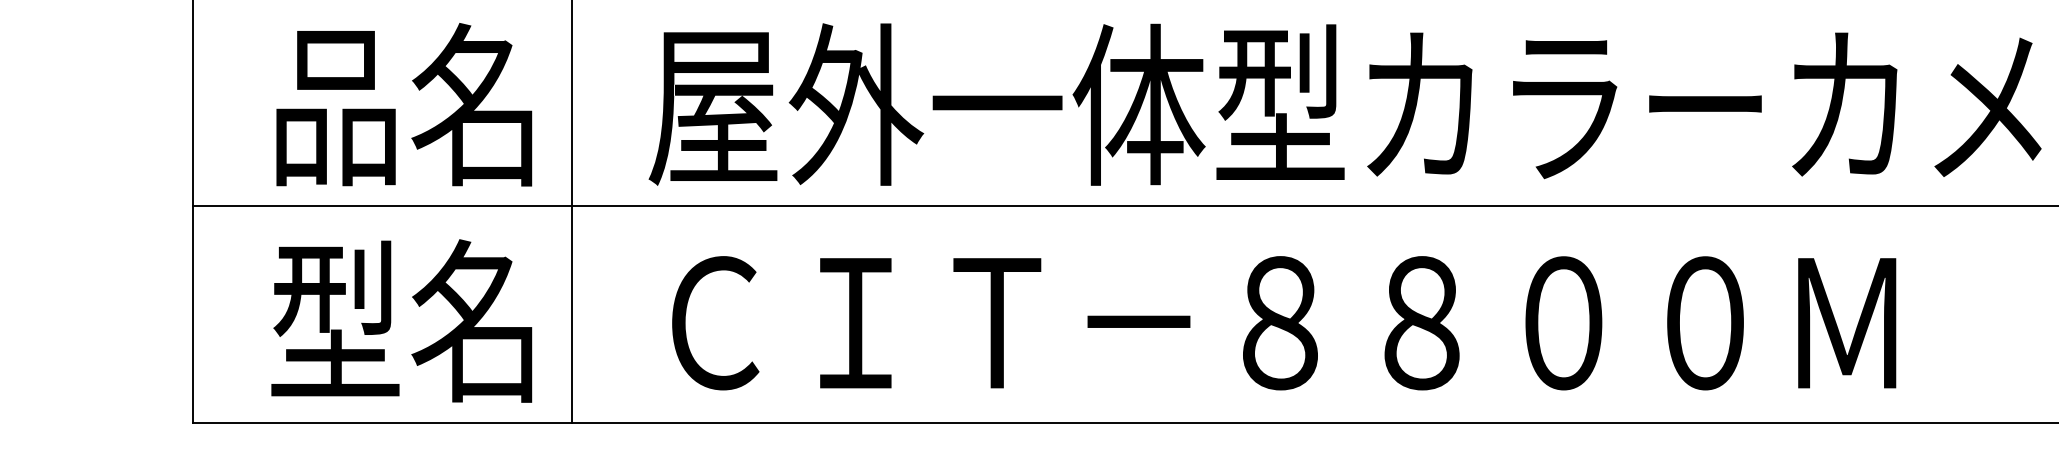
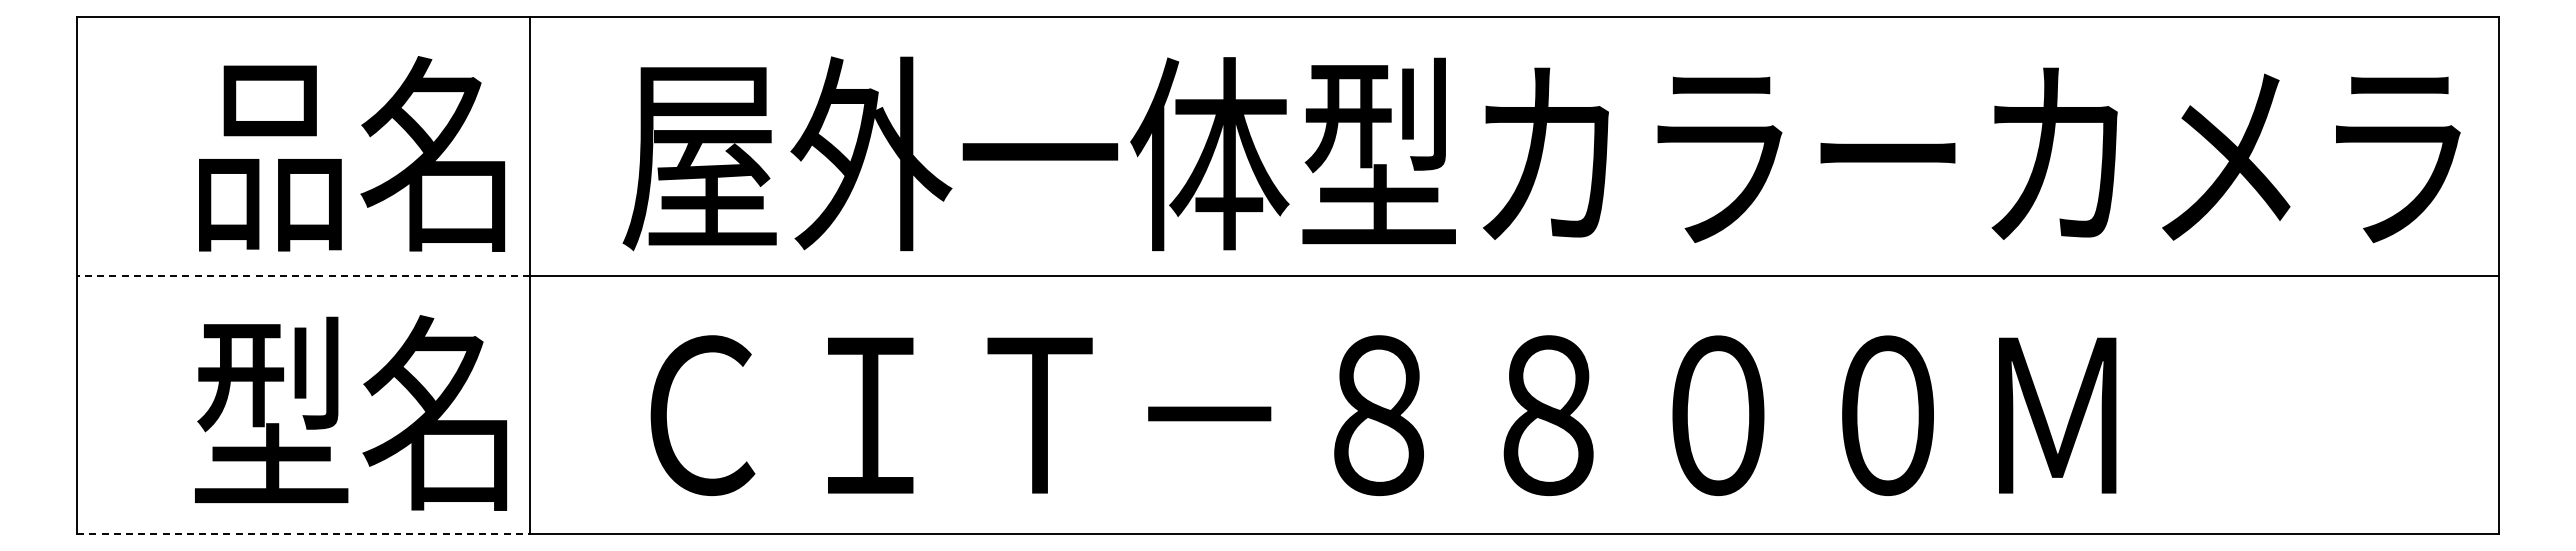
text: (404, 104) -> (352, 153), moved
line: (382, 206) -> (303, 275), solid -> dashed
text: (402, 320) -> (351, 412), moved
line: (382, 422) -> (303, 534), solid -> dashed

